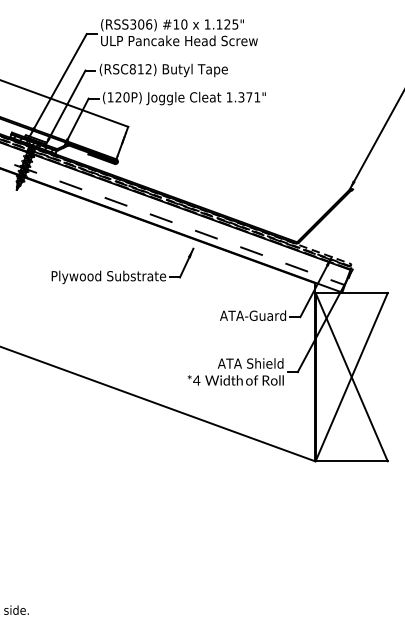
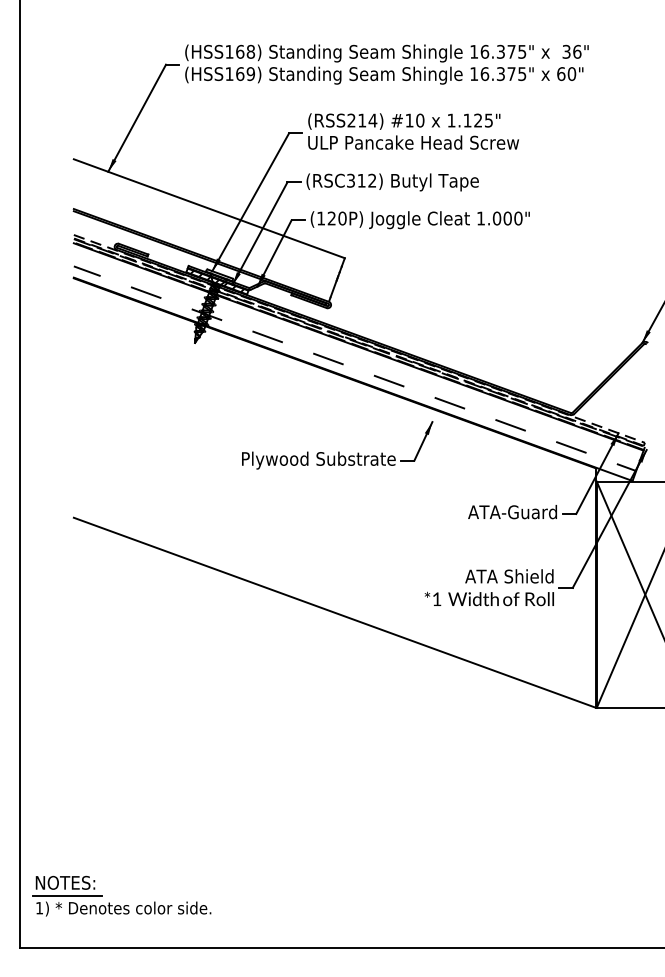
text: (141, 24) -> (362, 120), (RSS306) -> (RSS214)
text: (132, 69) -> (350, 180), (RSC812) -> (RSC312)
text: (249, 97) -> (507, 218), 1.371" -> 1.000"
text: (196, 379) -> (436, 598), *4 -> *1

